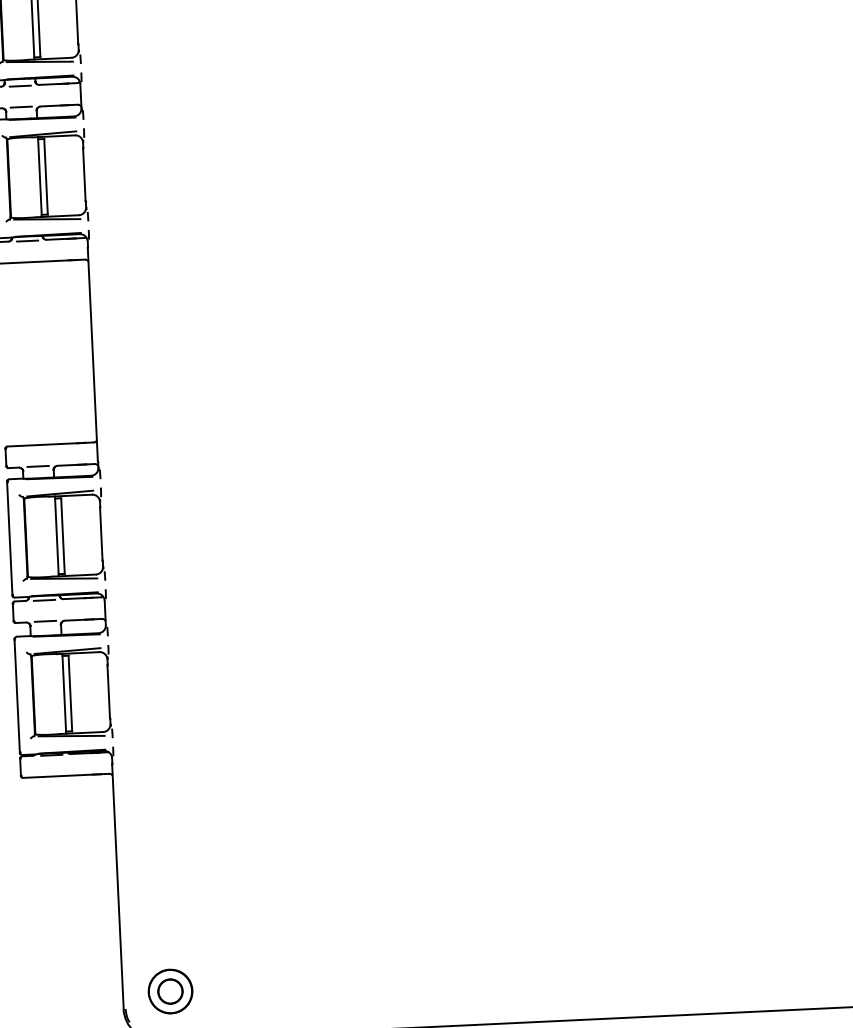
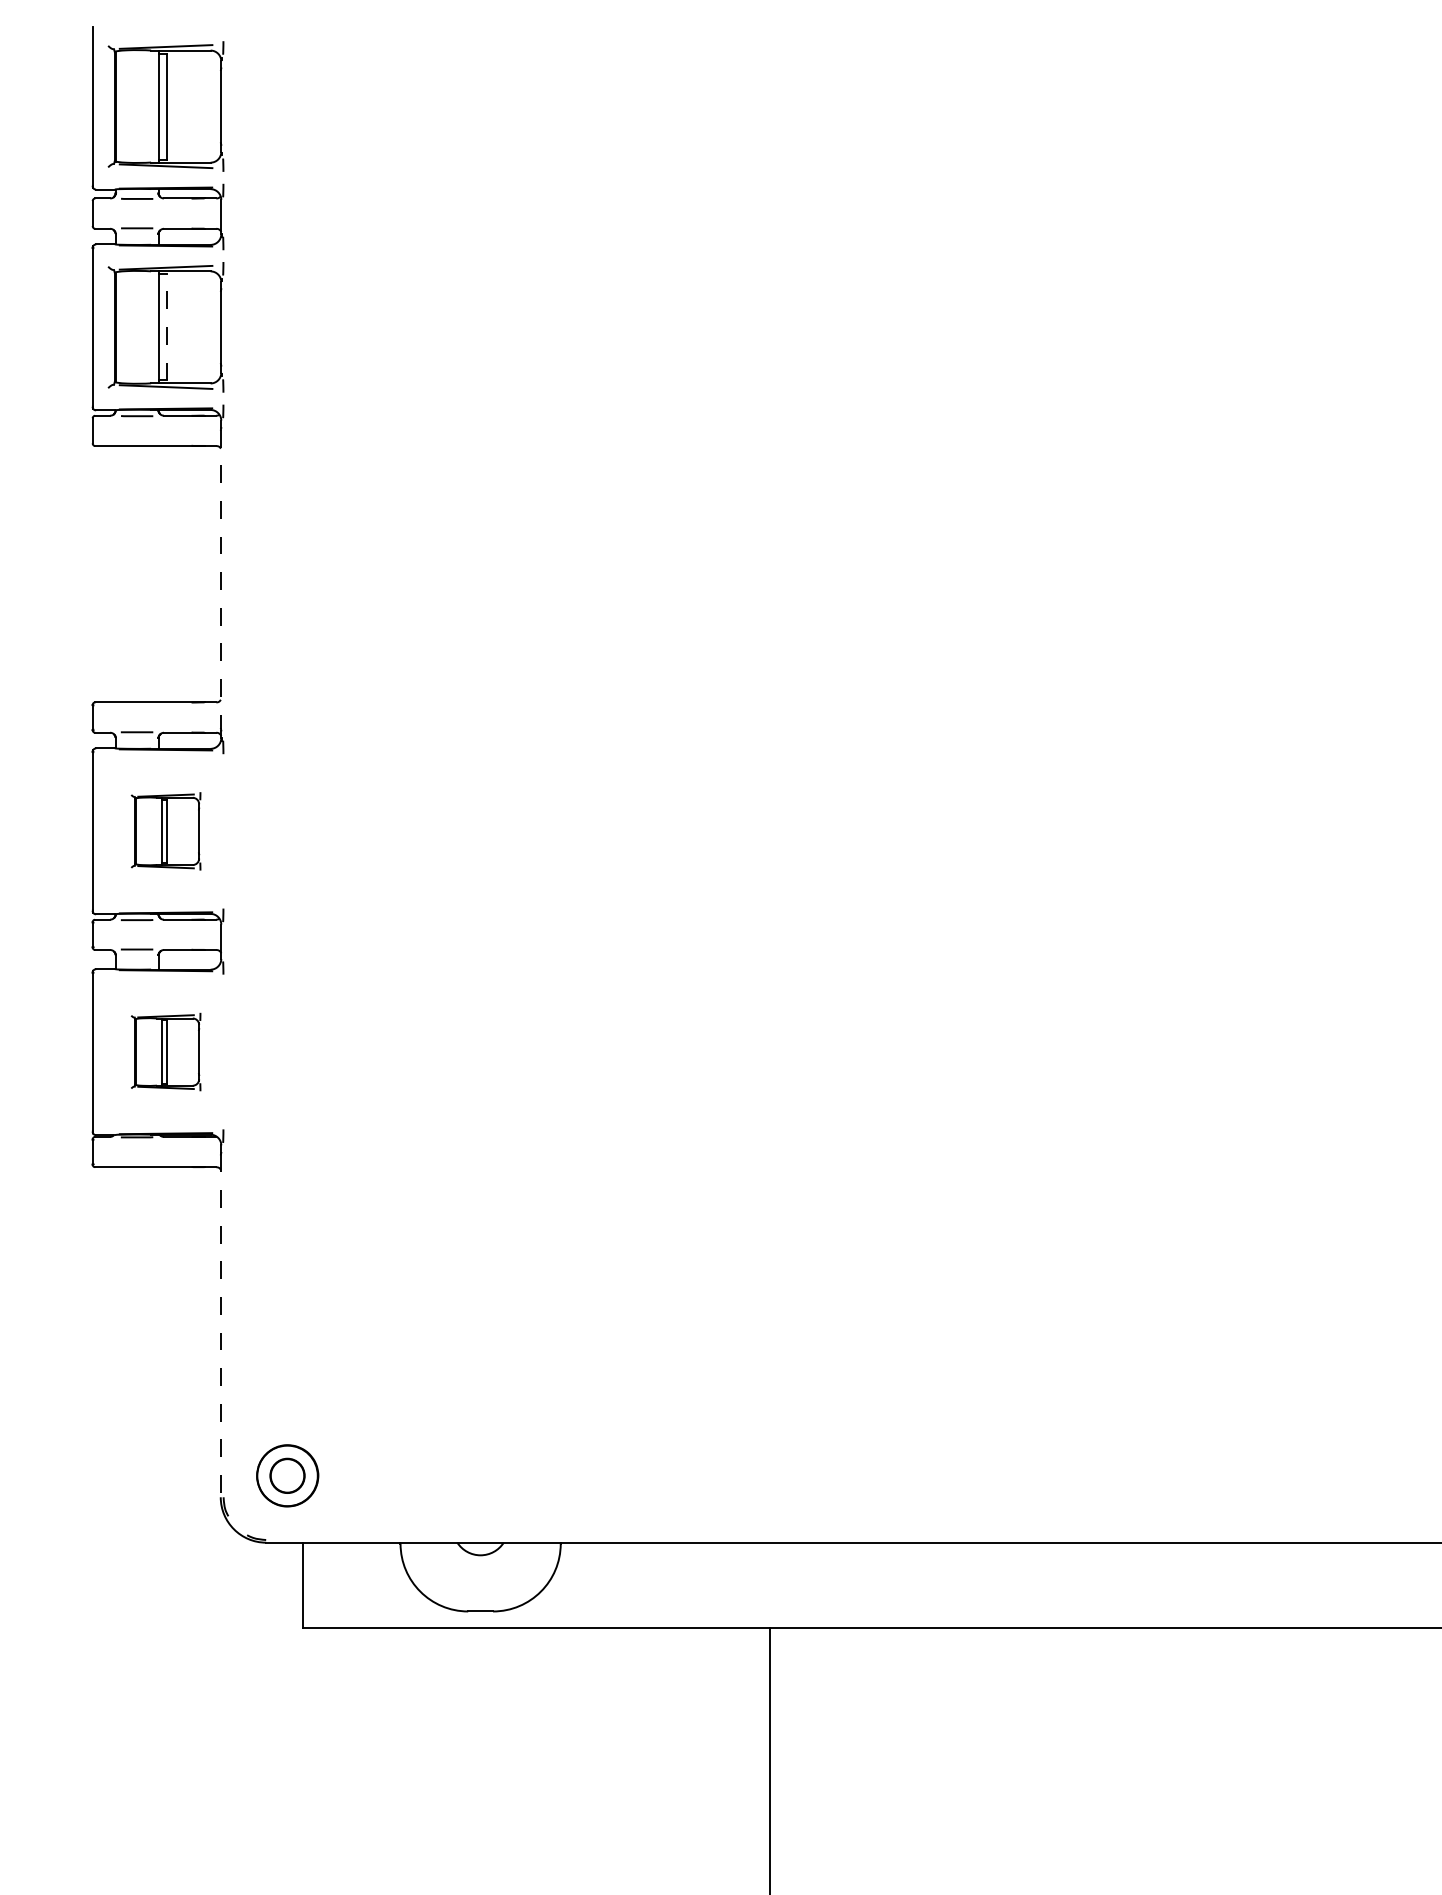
line: (46, 176) -> (167, 327), solid -> dashed
line: (92, 354) -> (220, 579), solid -> dashed
part: (61, 536) -> (165, 831), size x0.6
part: (69, 693) -> (165, 1051), size x0.6
line: (117, 887) -> (220, 1326), solid -> dashed

